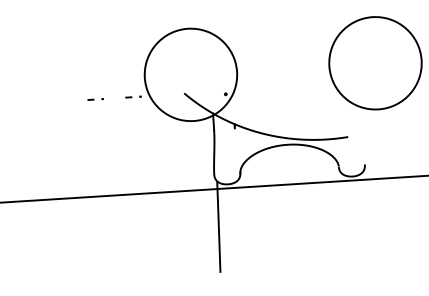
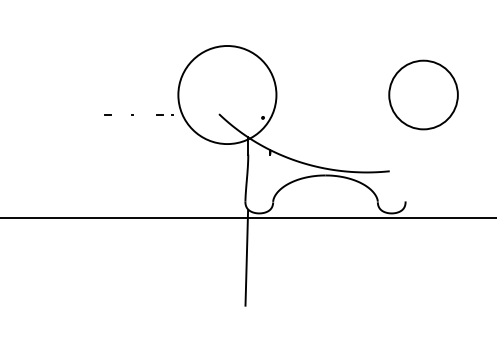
circle: (375, 63) -> (423, 95), size x0.7
line: (90, 99) -> (107, 114), moved

